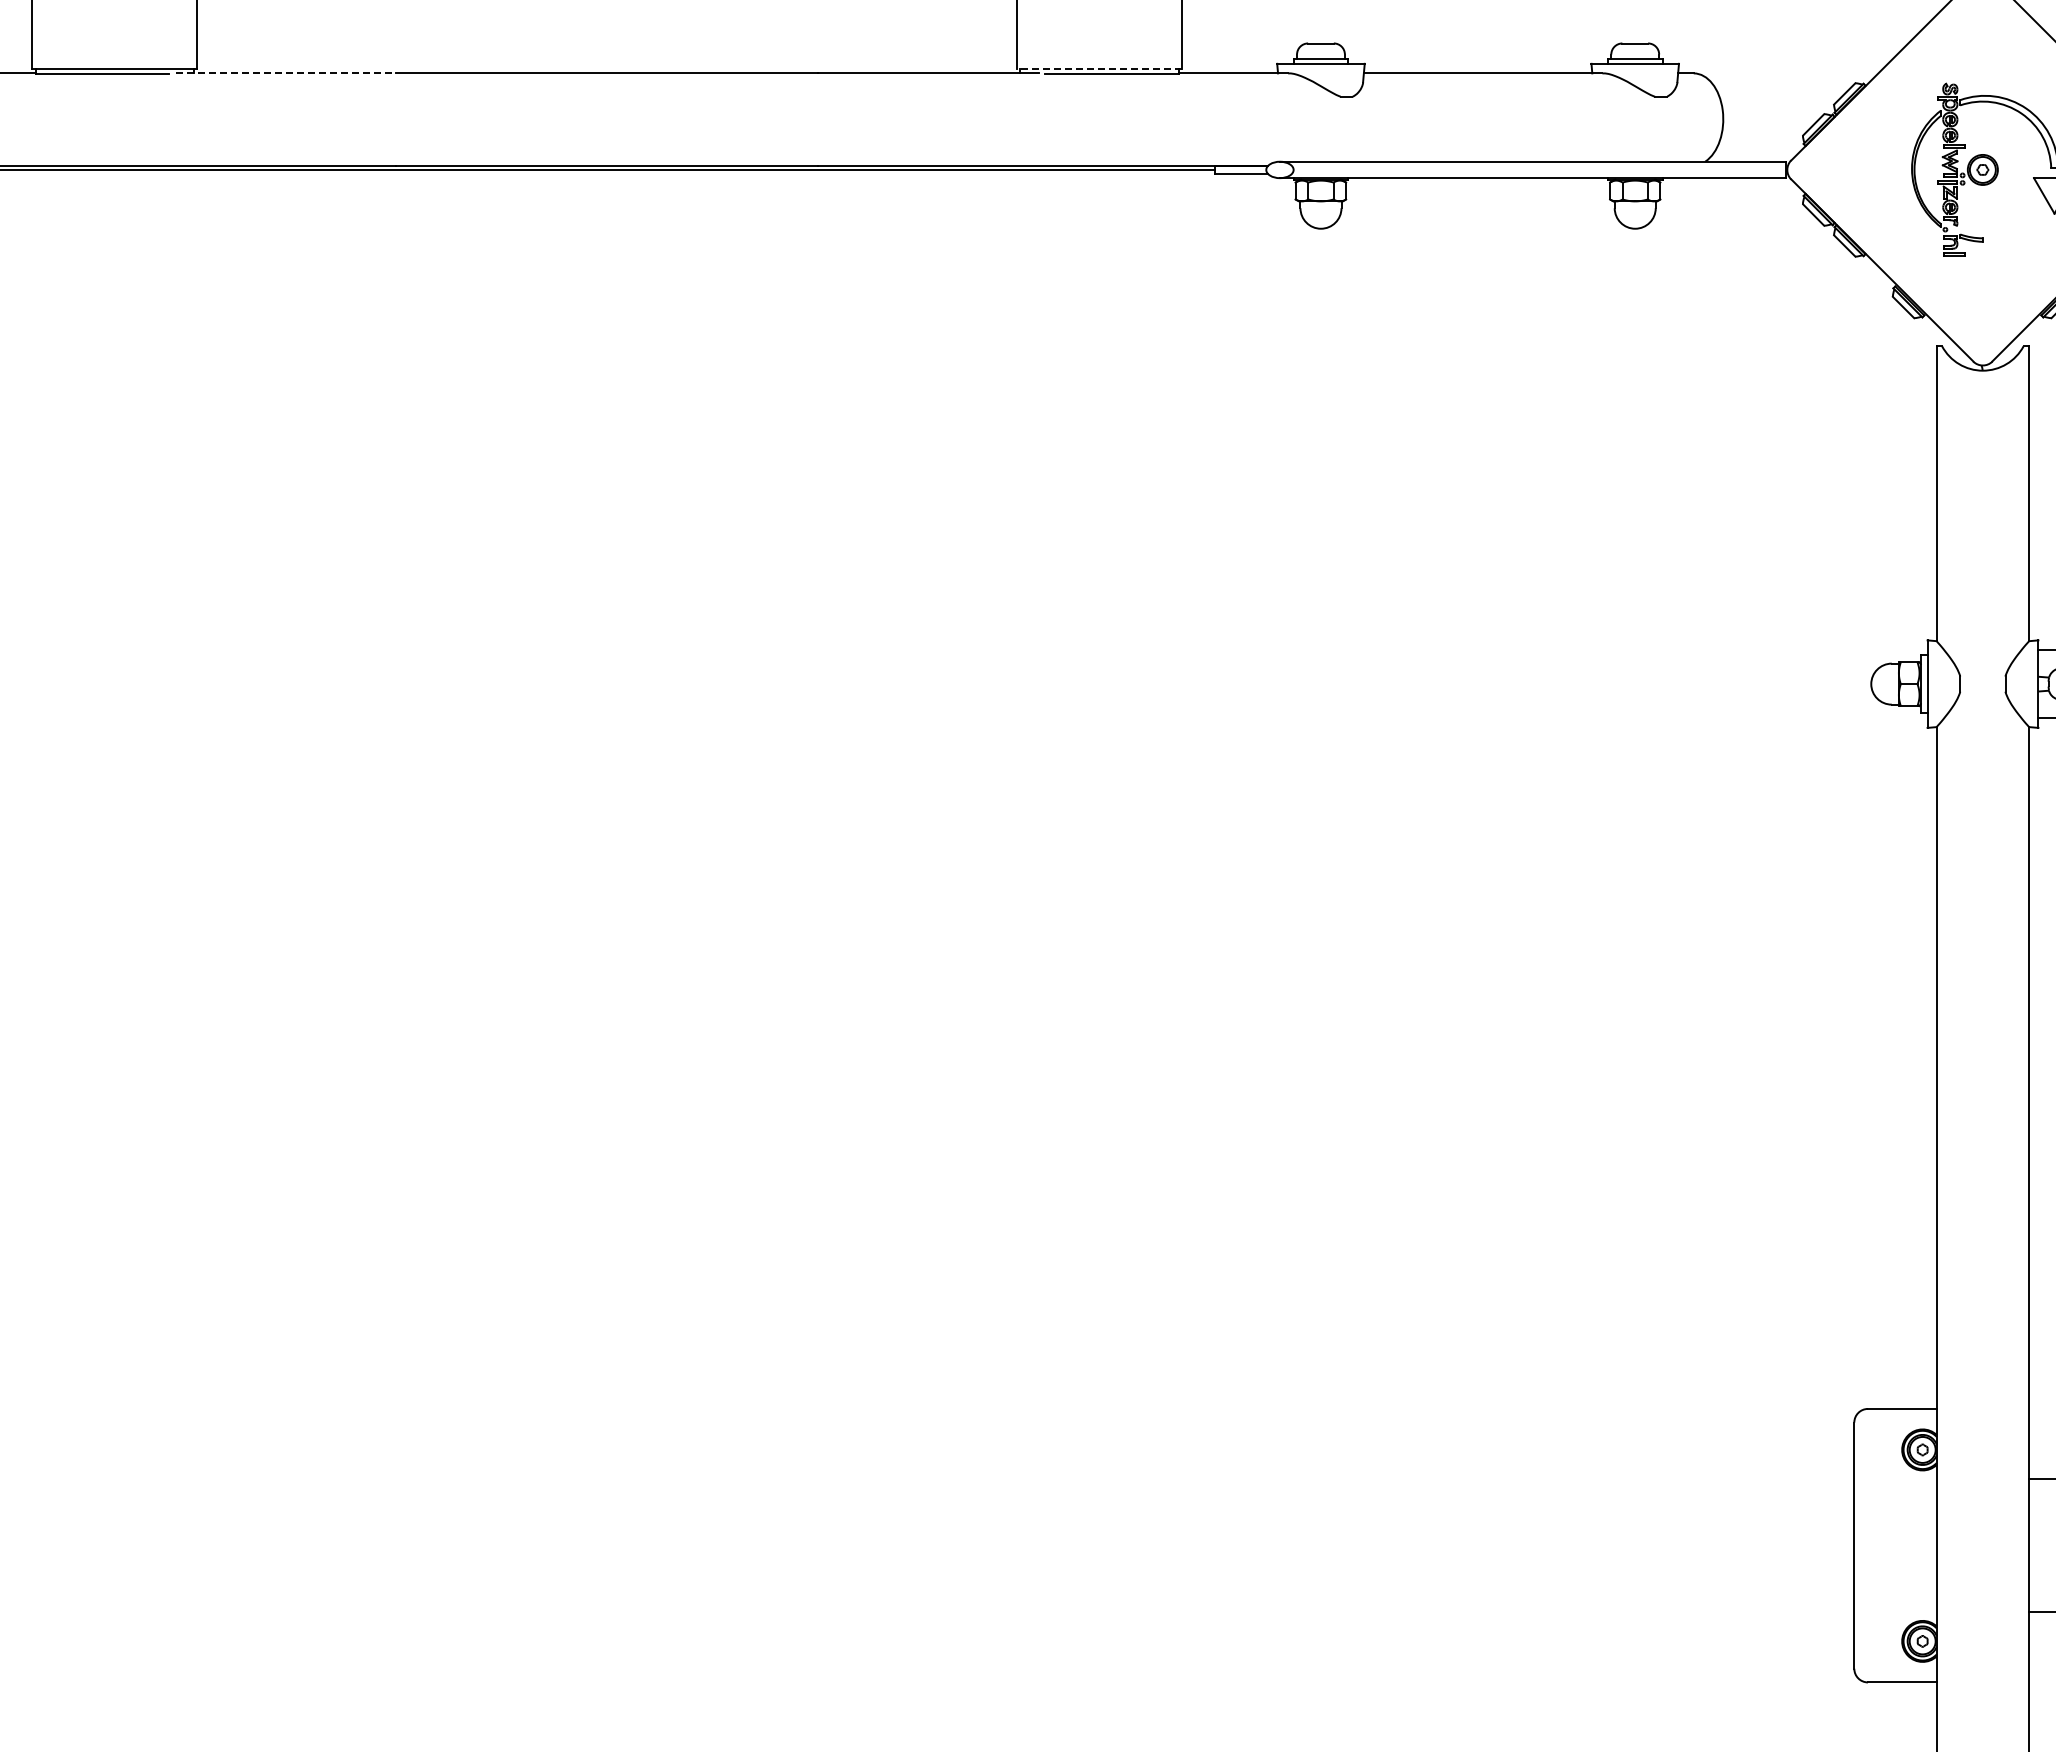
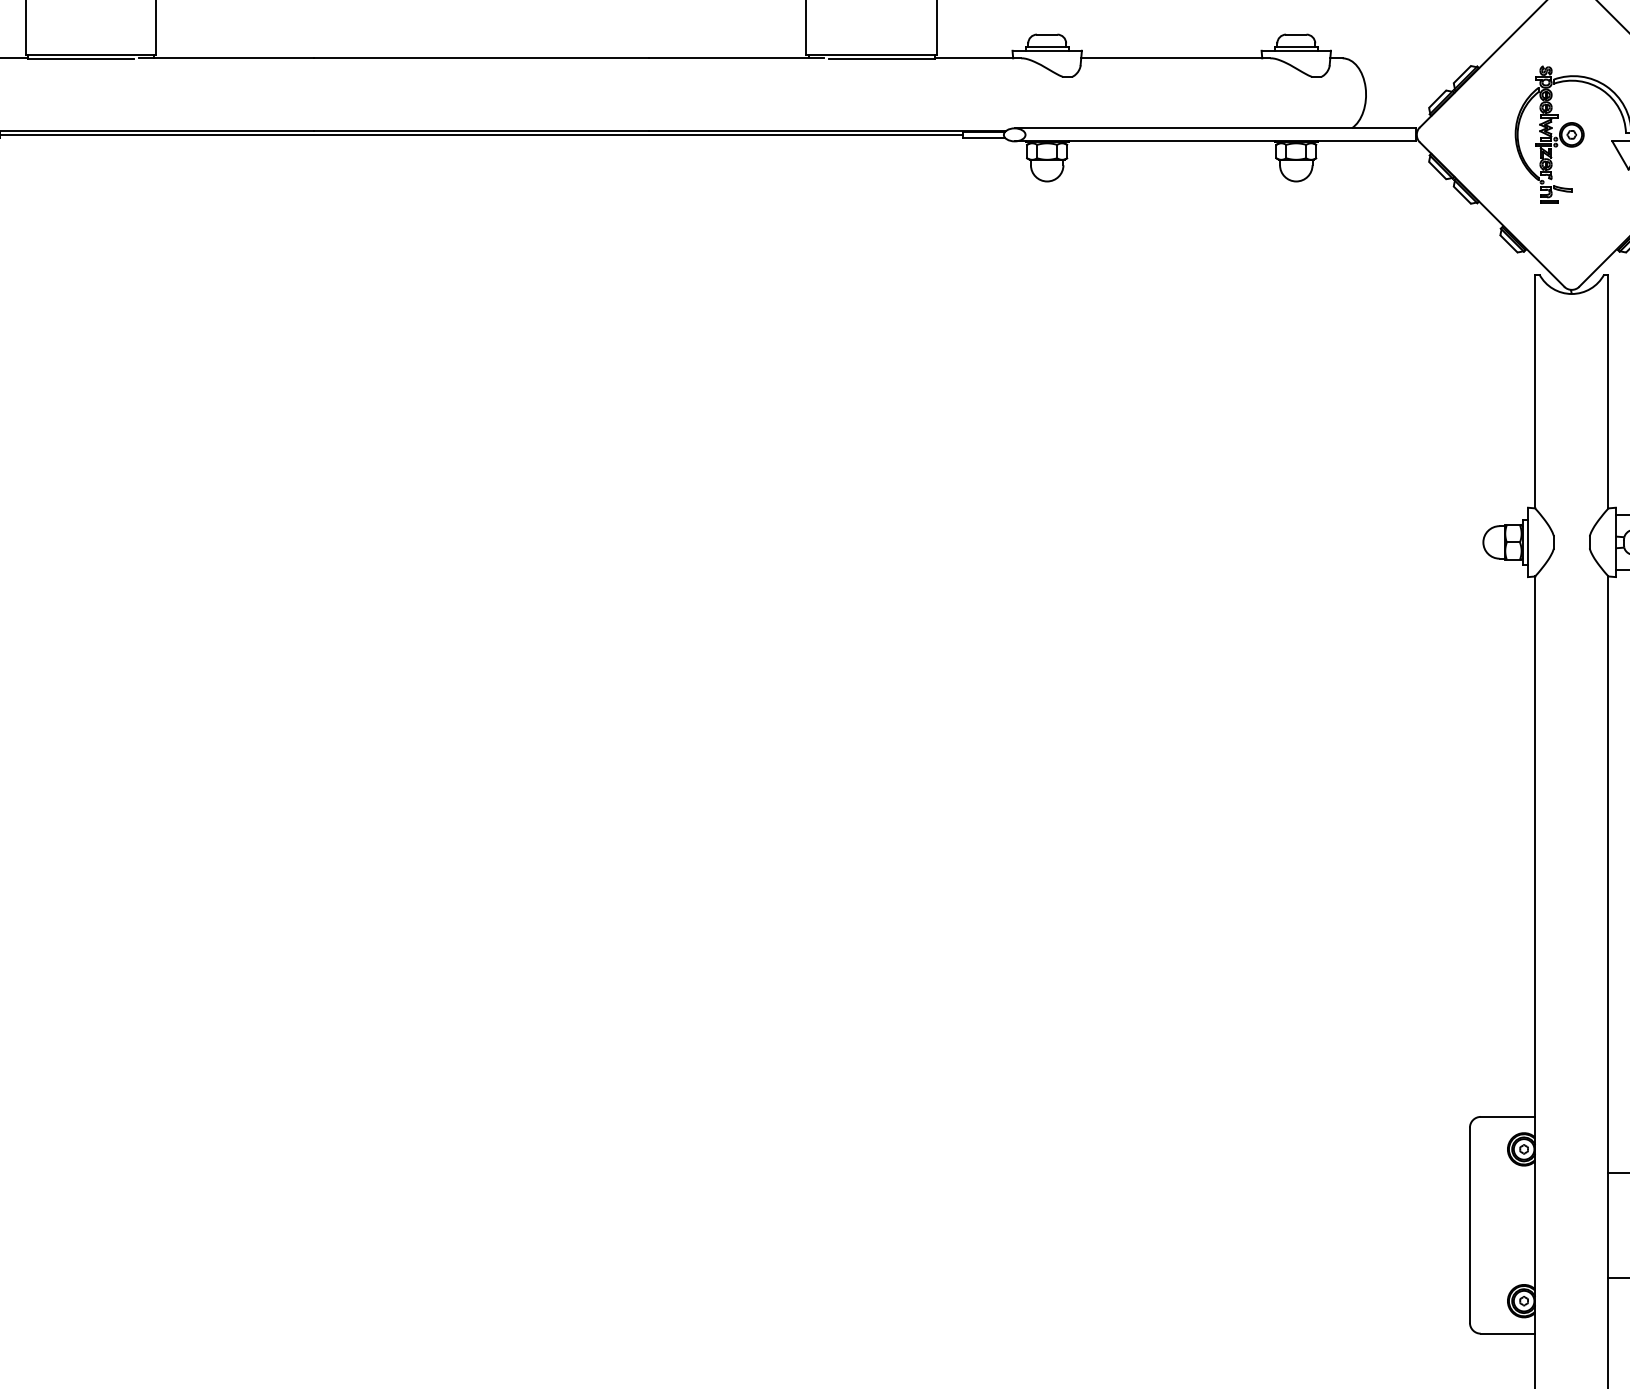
line: (1098, 68) -> (870, 54), dashed -> solid
line: (286, 73) -> (227, 58), dashed -> solid

